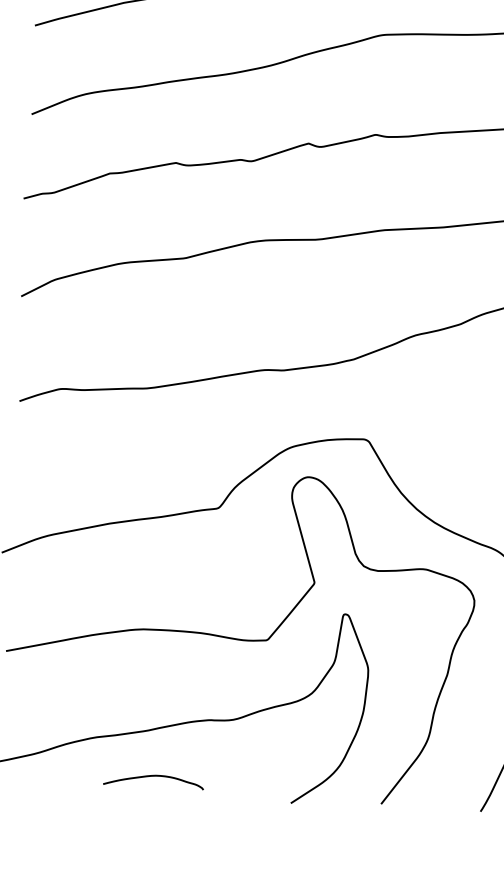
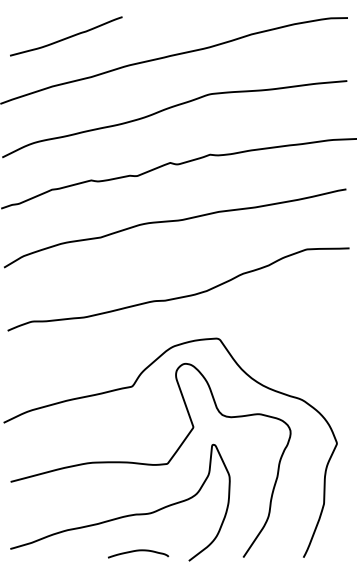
curve: (154, 777) -> (138, 551), moved

